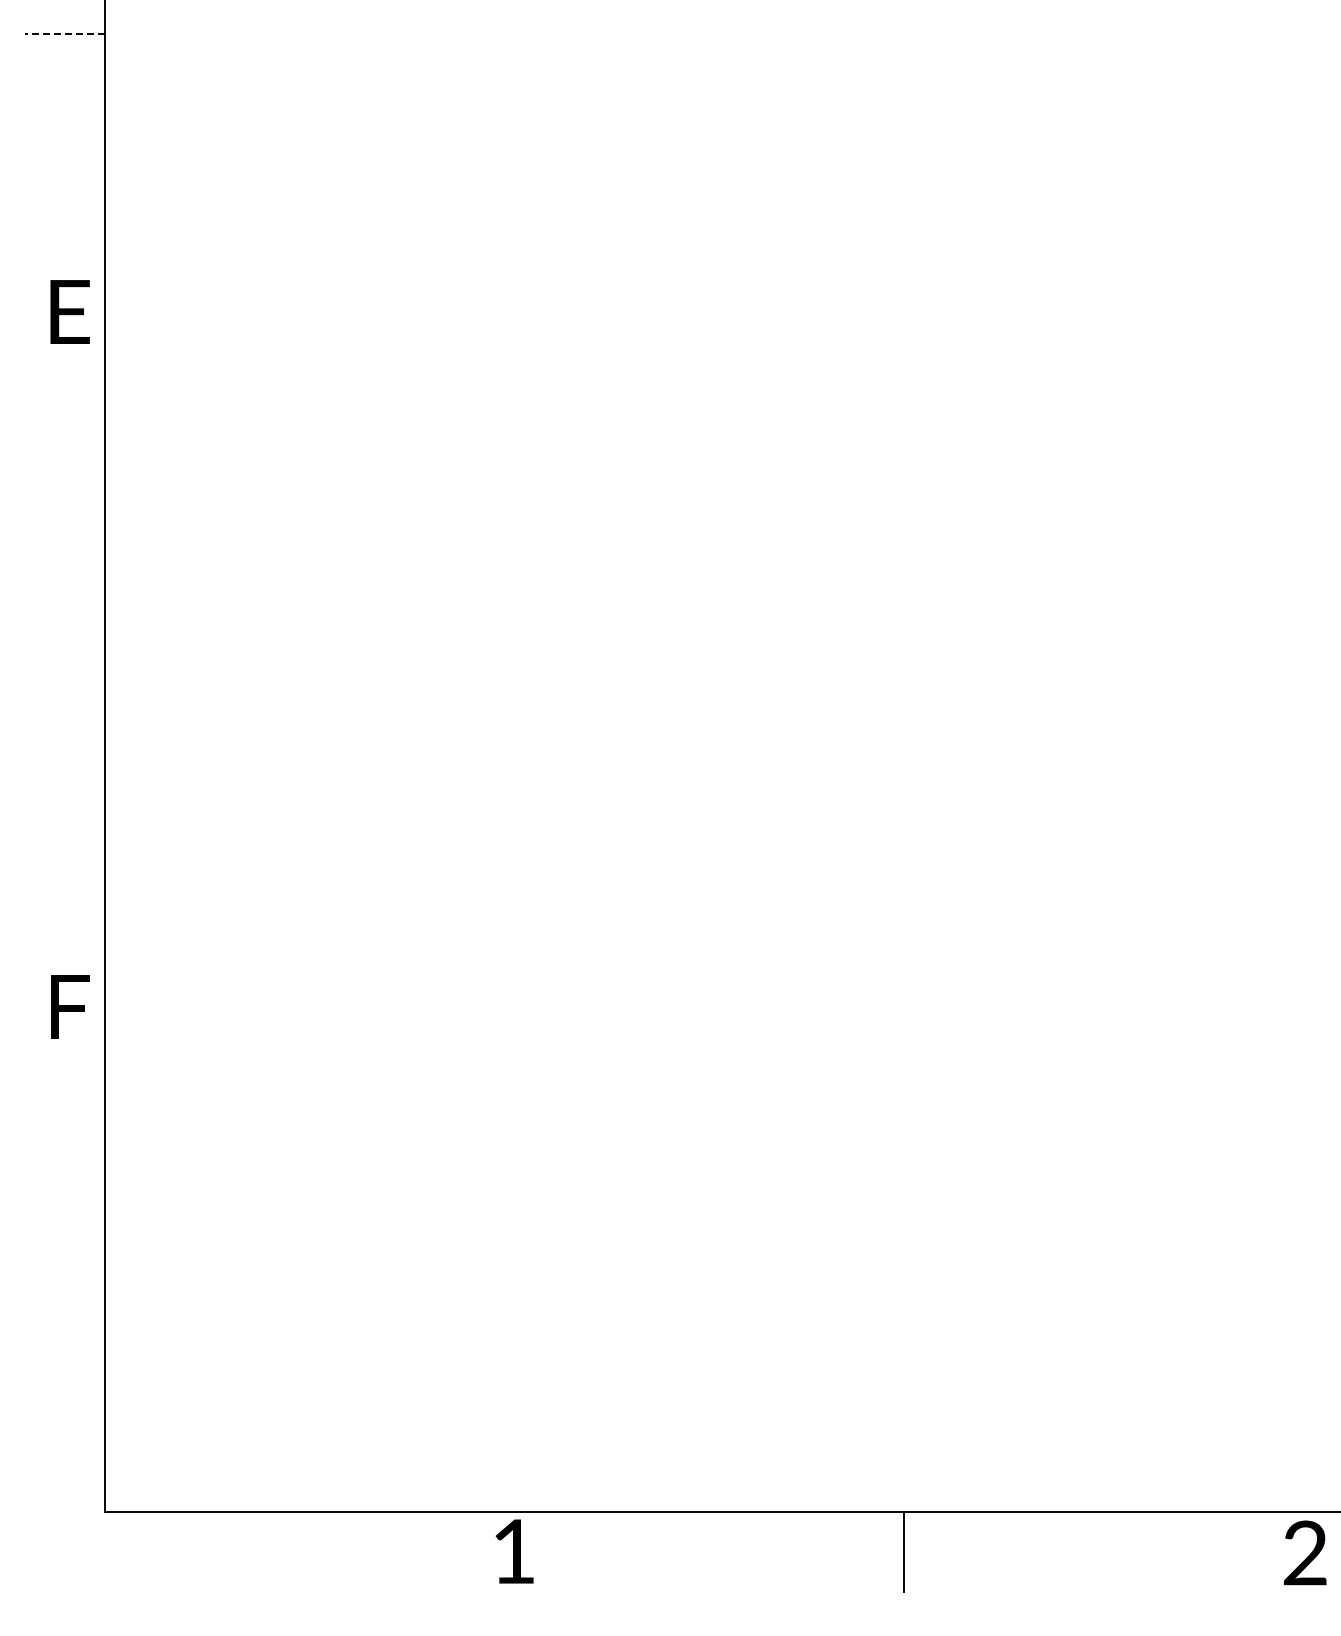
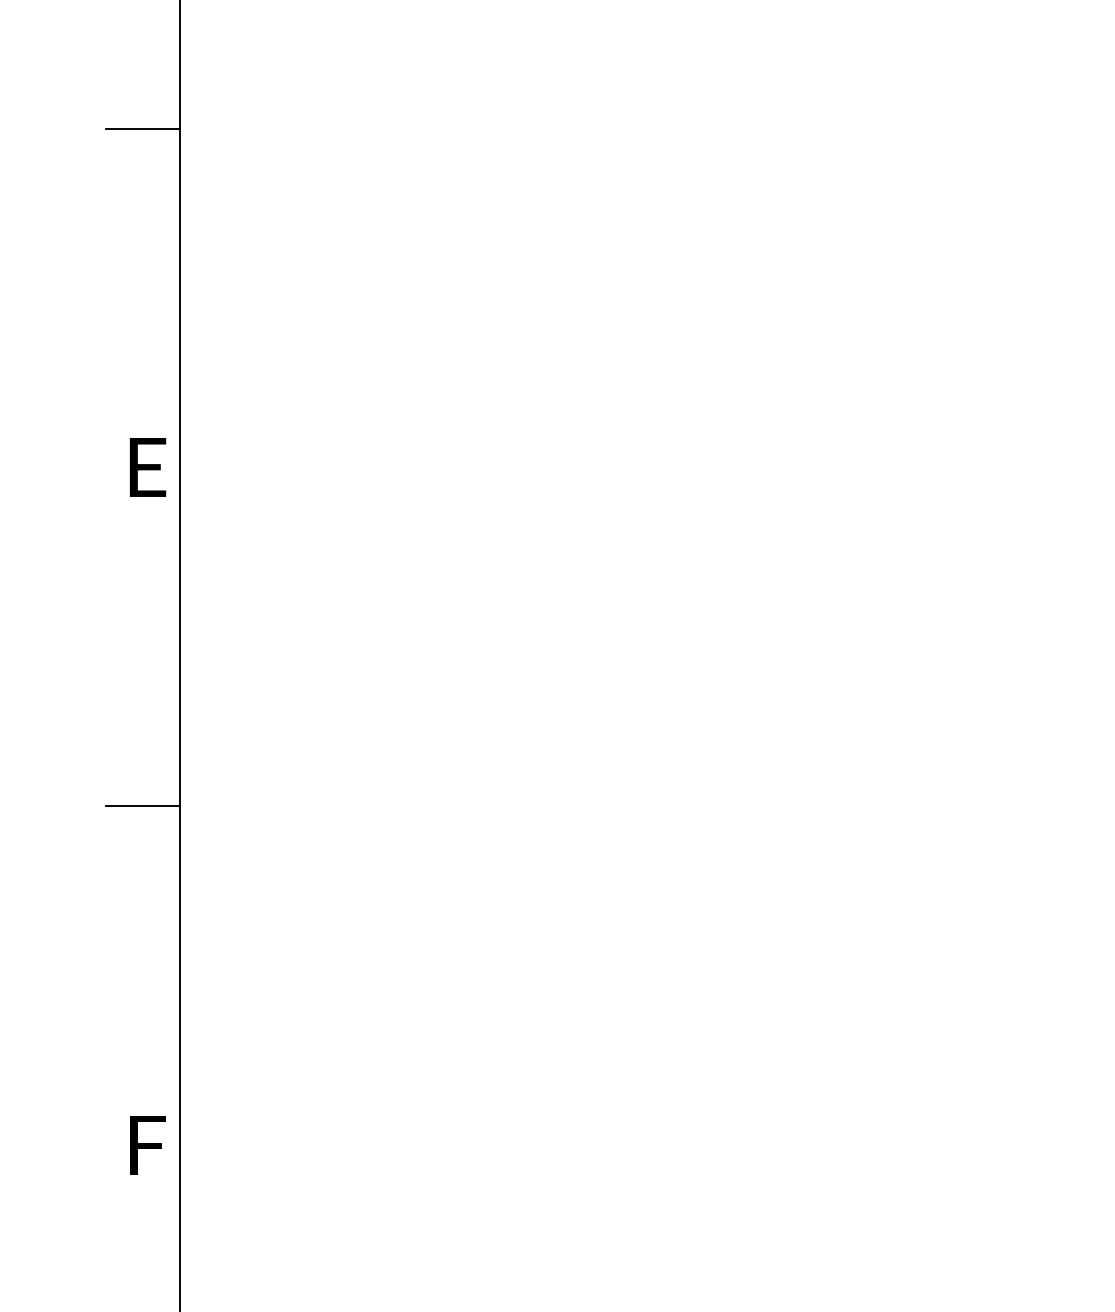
line: (64, 33) -> (142, 128), dashed -> solid
text: (69, 311) -> (147, 466), moved
line: (64, 768) -> (142, 806), added
text: (70, 1006) -> (148, 1144), moved

